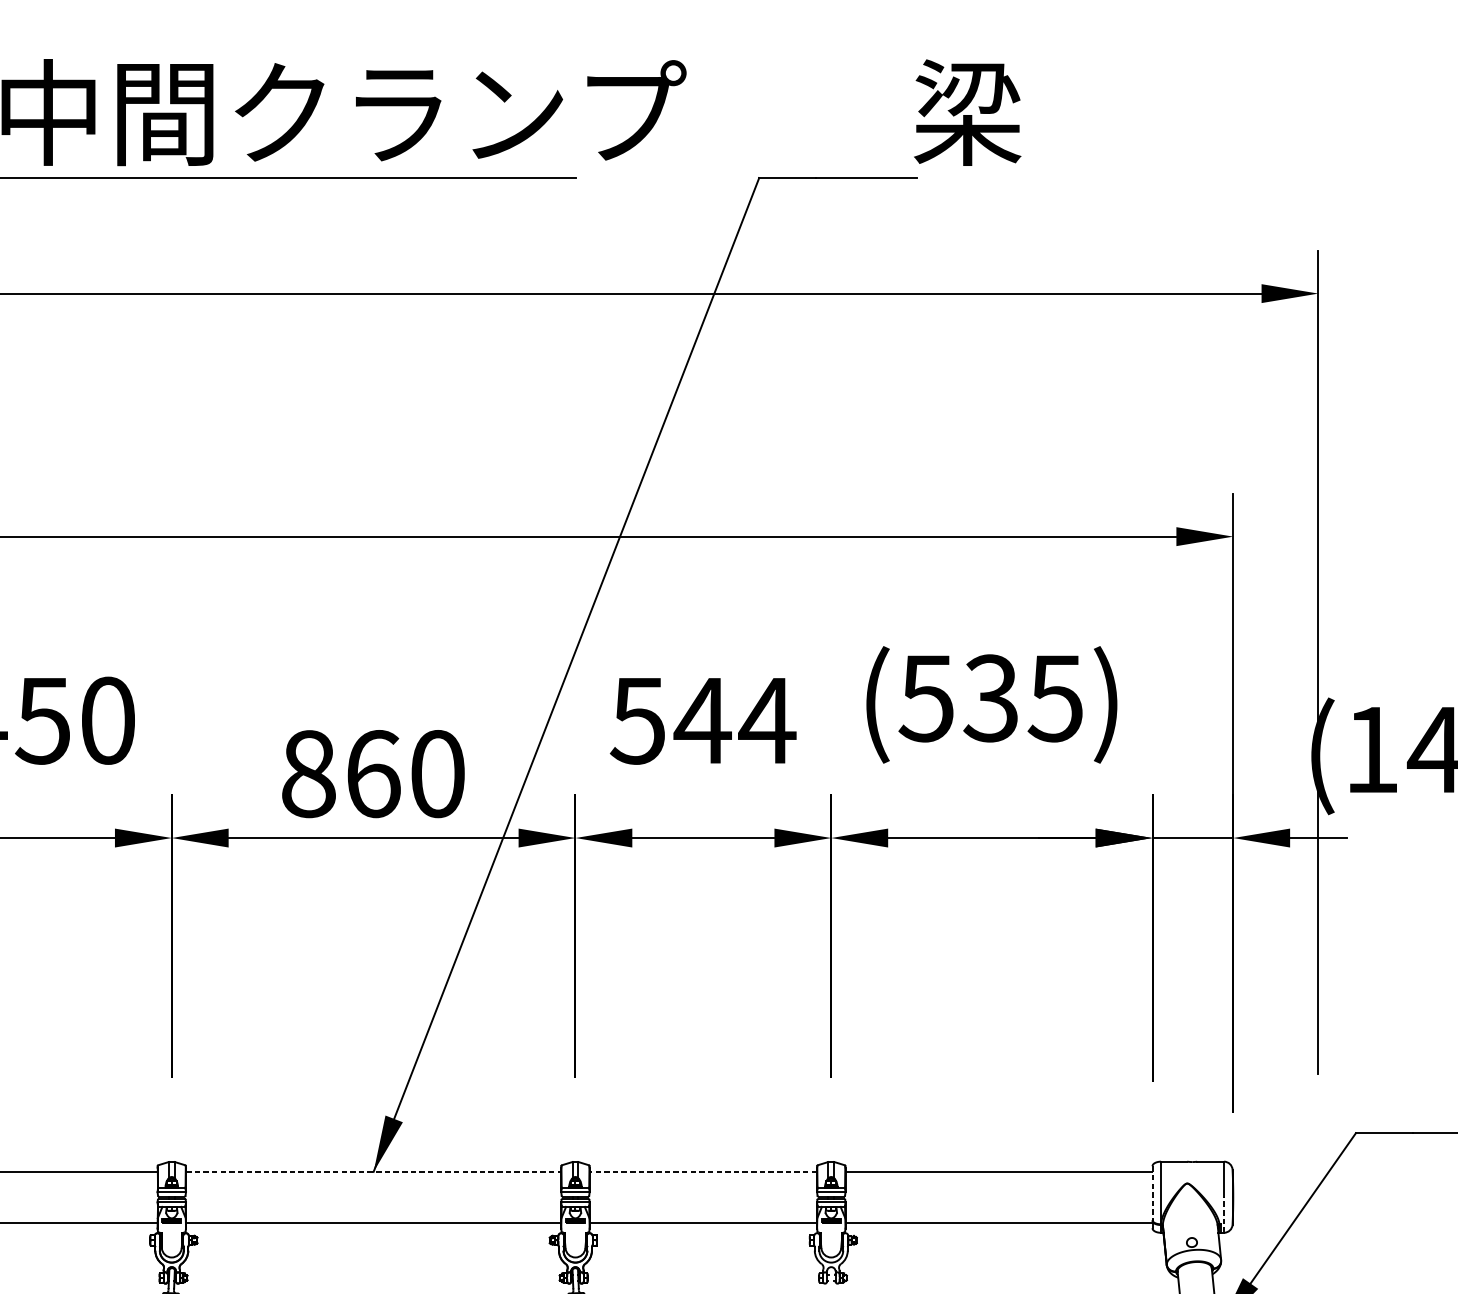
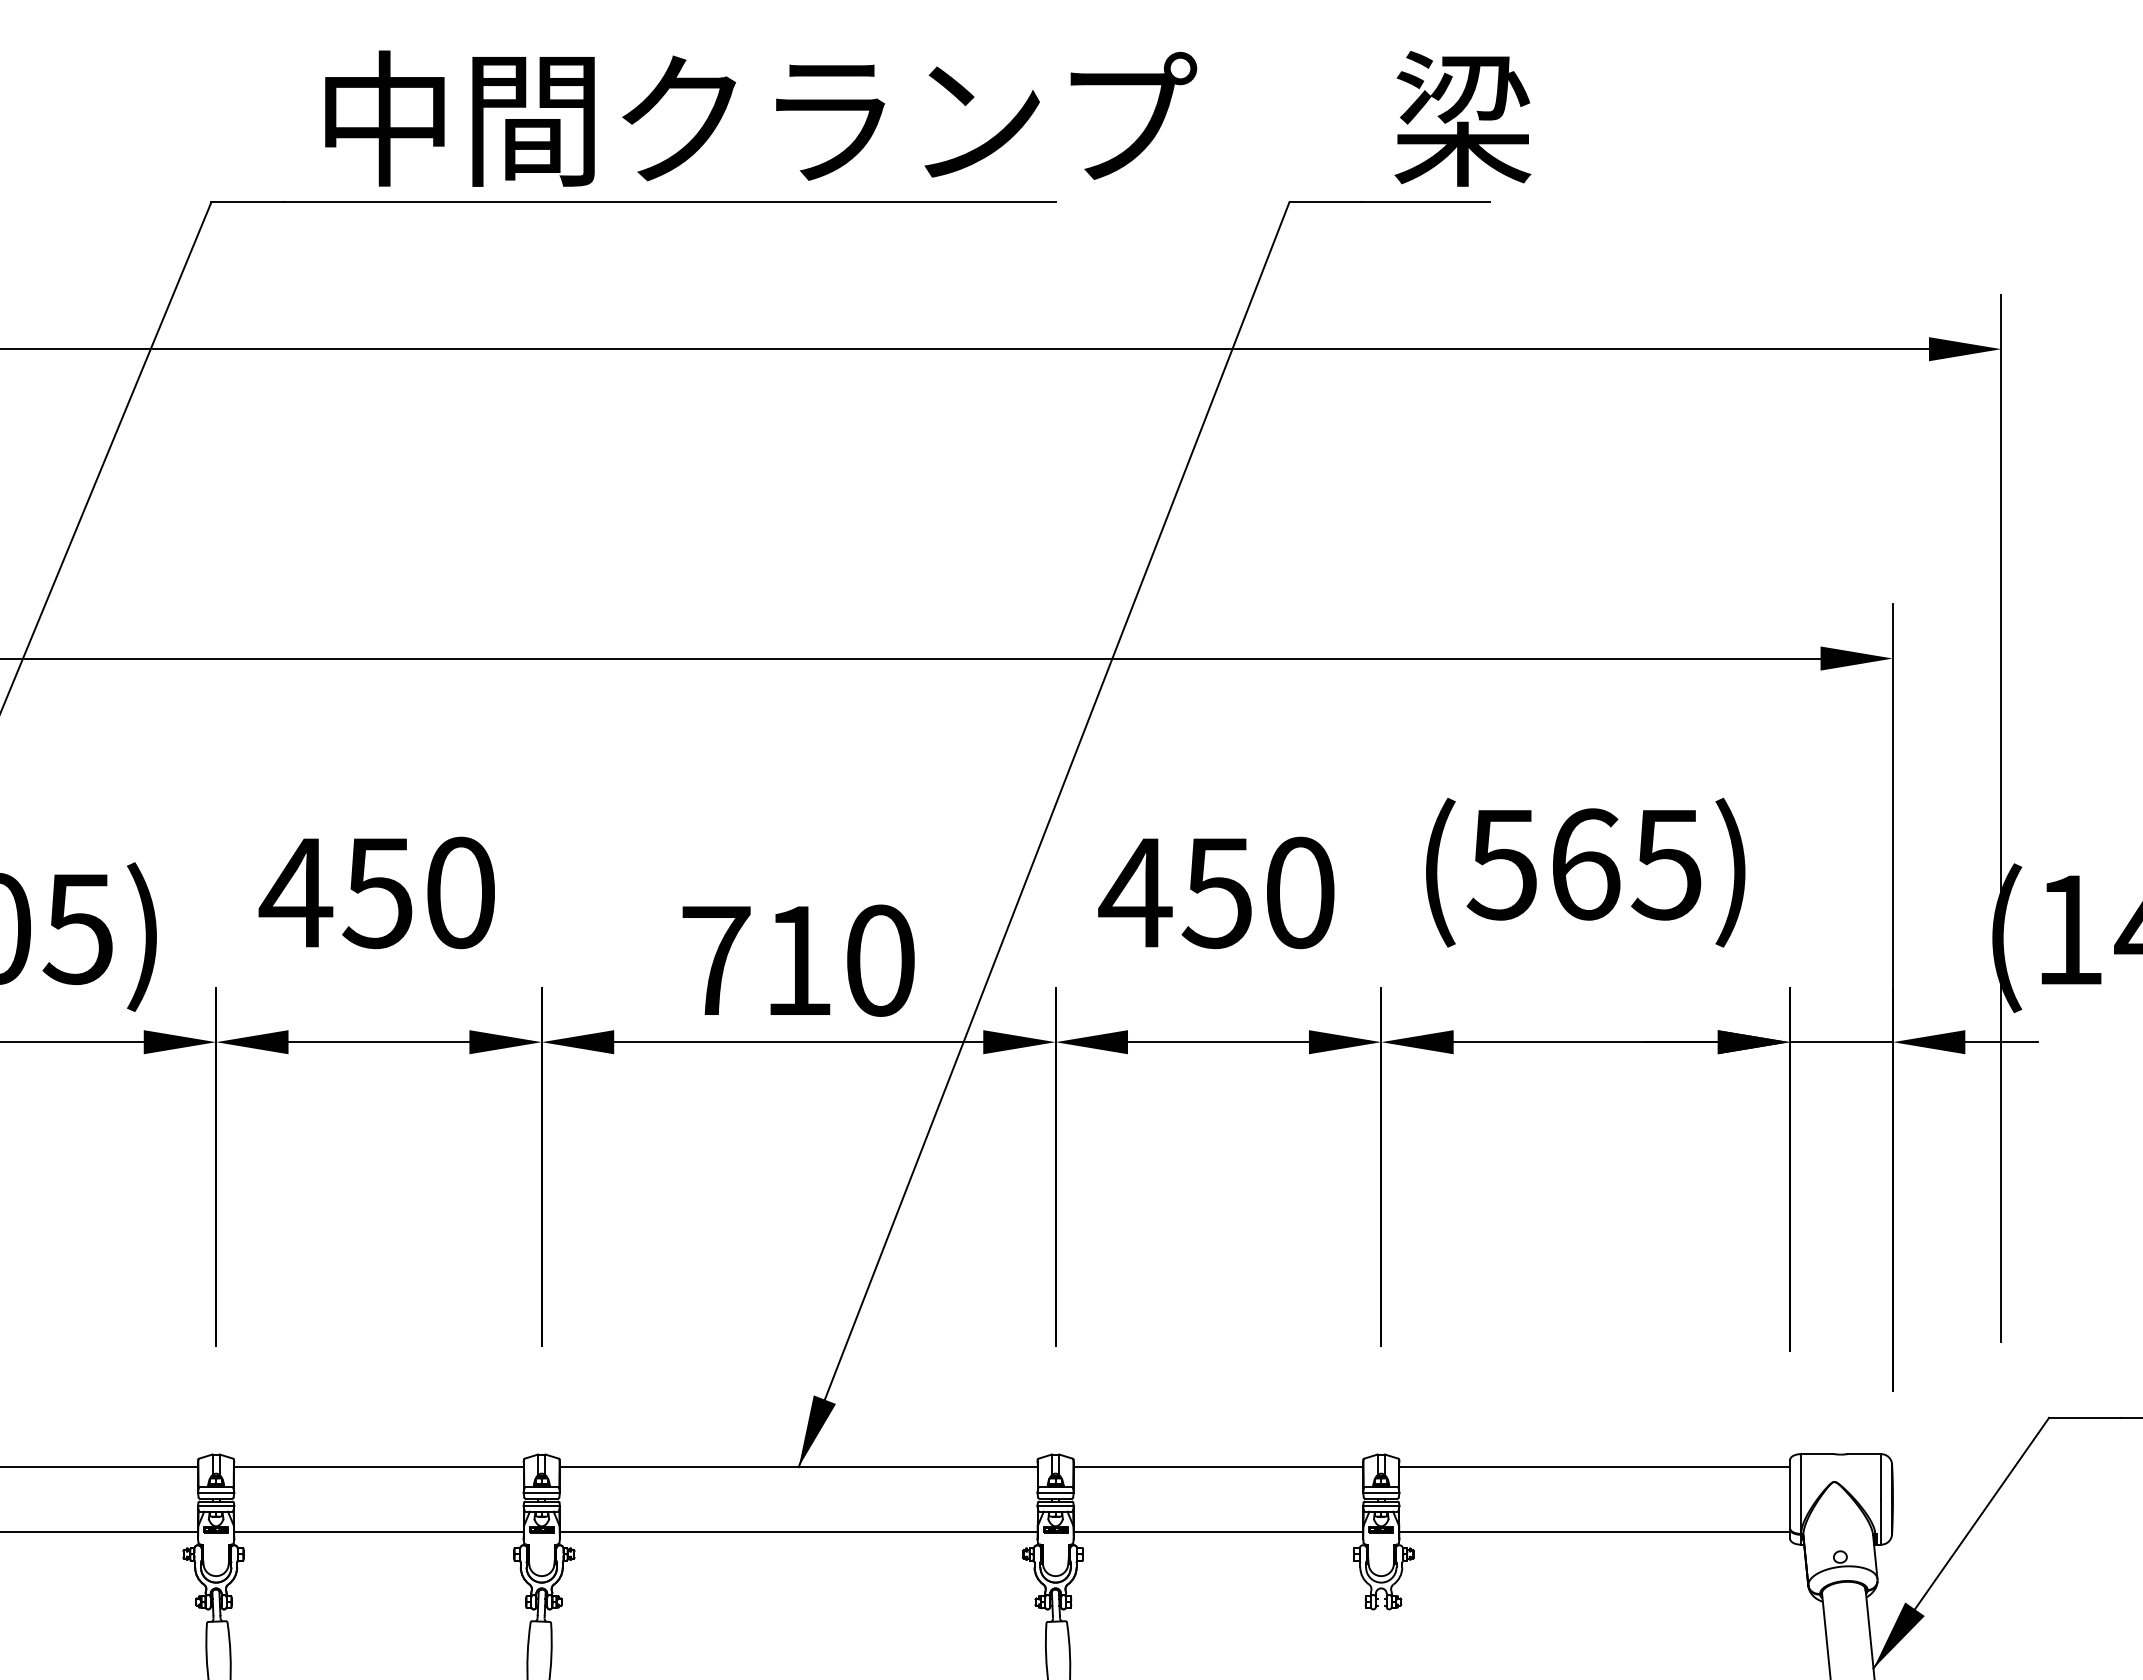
text: (967, 112) -> (1462, 118), moved
text: (990, 698) -> (1584, 864), (535) -> (565)
text: (702, 720) -> (1217, 892), 544 -> 450
text: (341, 773) -> (757, 960), 860 -> 710
line: (373, 1172) -> (798, 1467), dashed -> solid
line: (703, 1172) -> (1218, 1467), dashed -> solid
line: (1152, 1193) -> (1790, 1494), dashed -> solid
line: (1224, 1215) -> (1881, 1522), dashed -> solid

